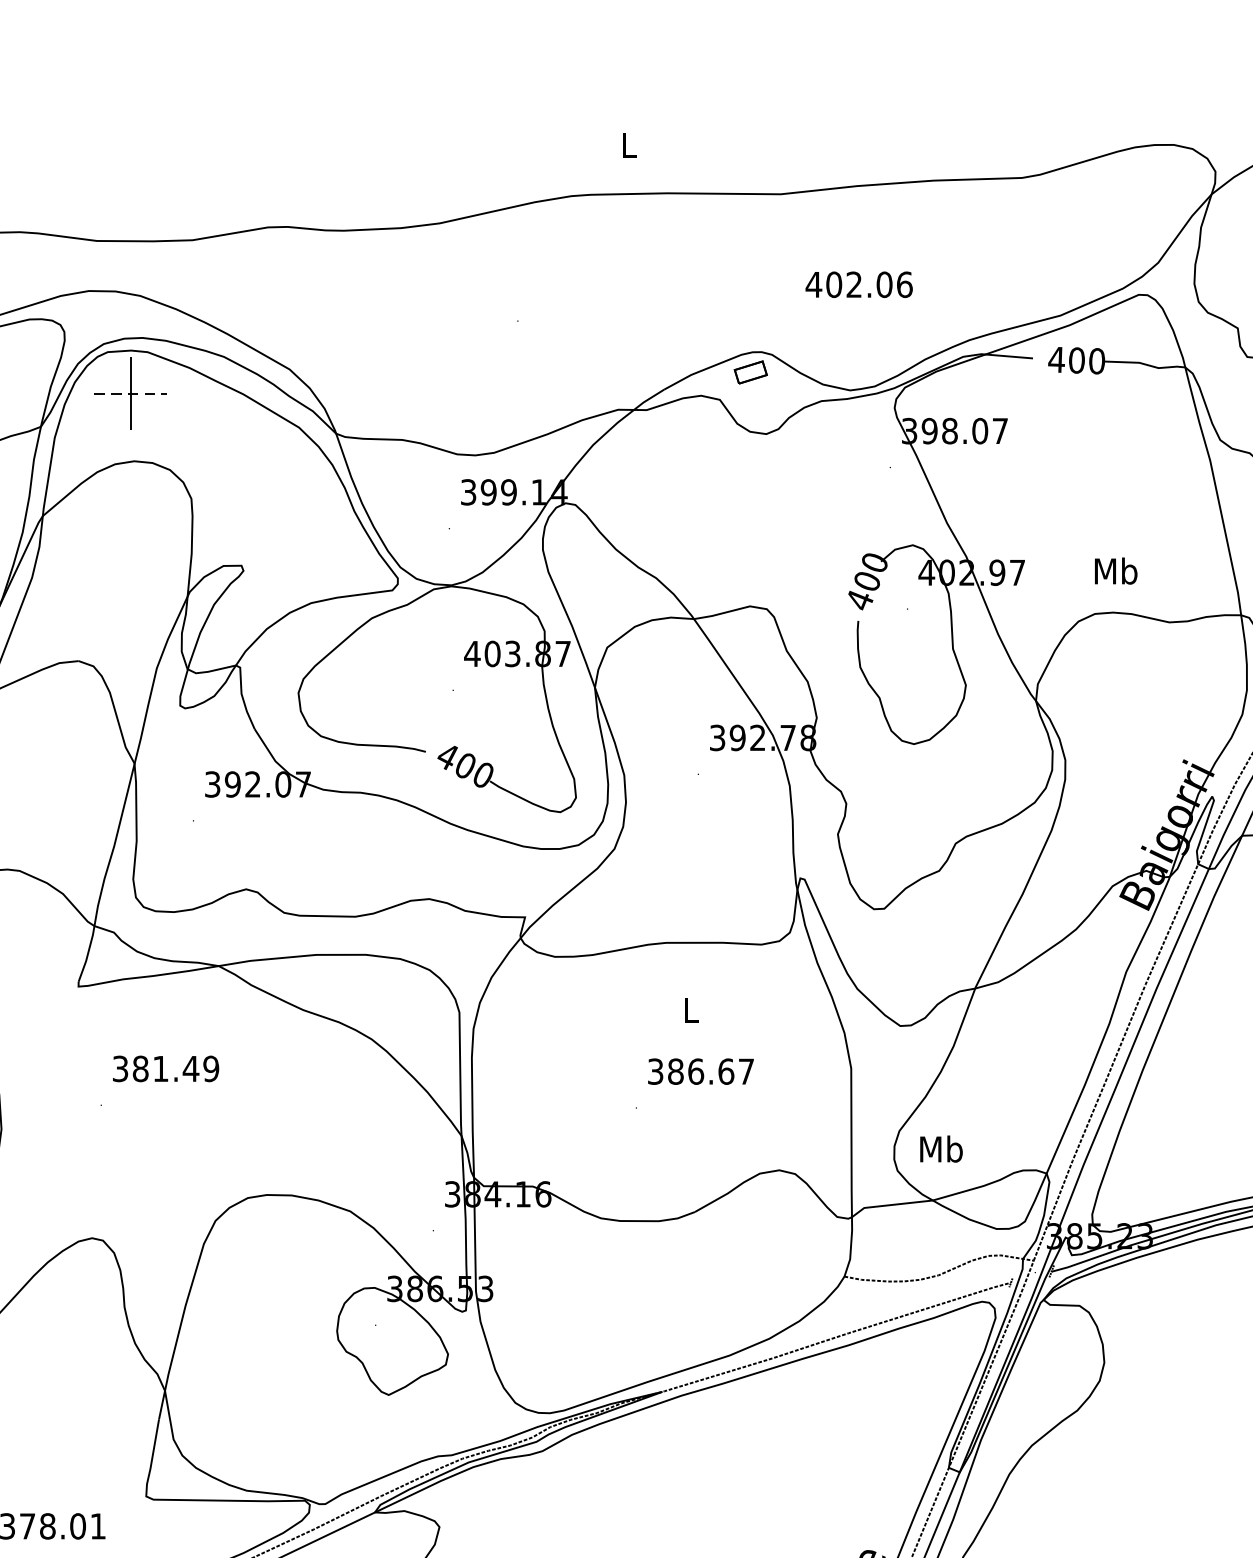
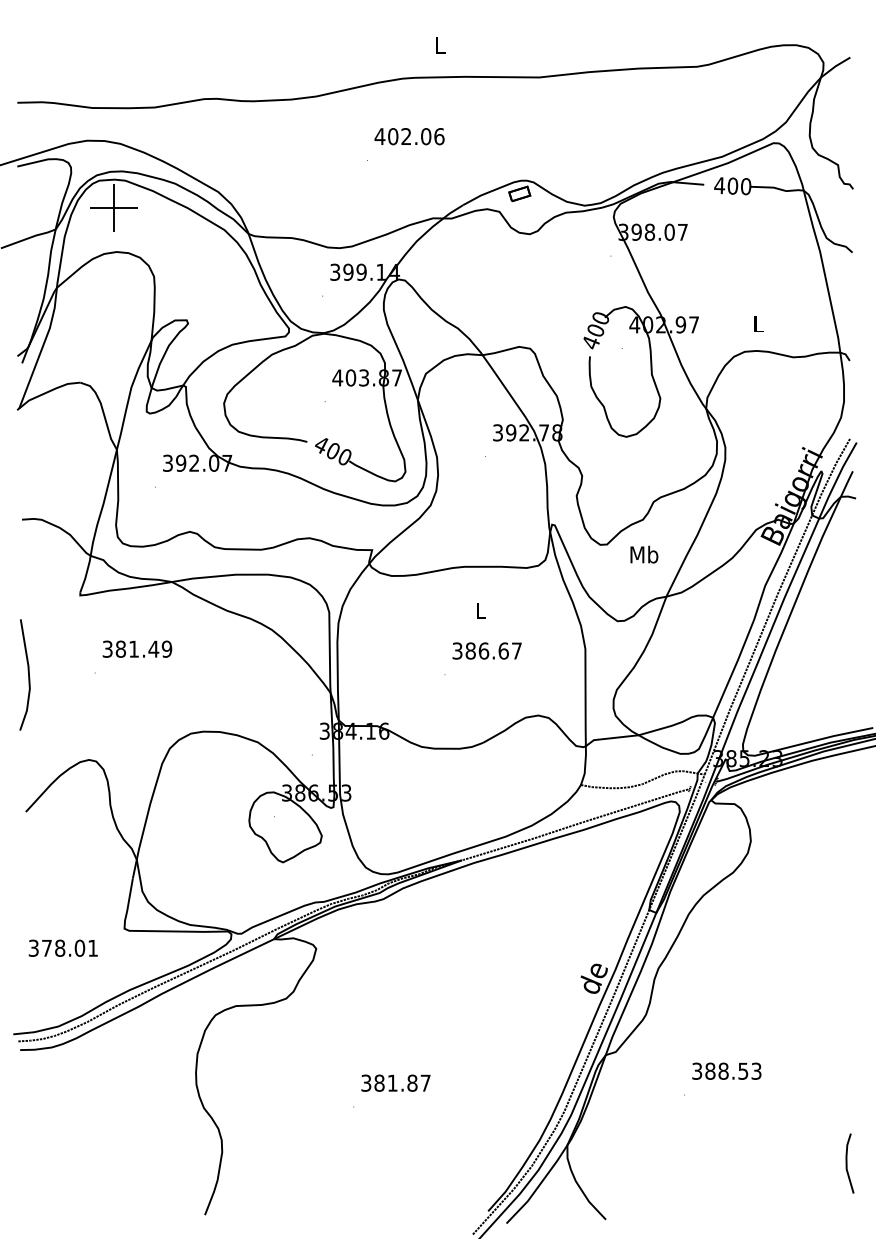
text: (859, 284) -> (409, 136), moved
line: (130, 393) -> (114, 207), dashed -> solid
text: (1116, 570) -> (758, 323), Mb -> L
text: (941, 1148) -> (644, 554), moved

